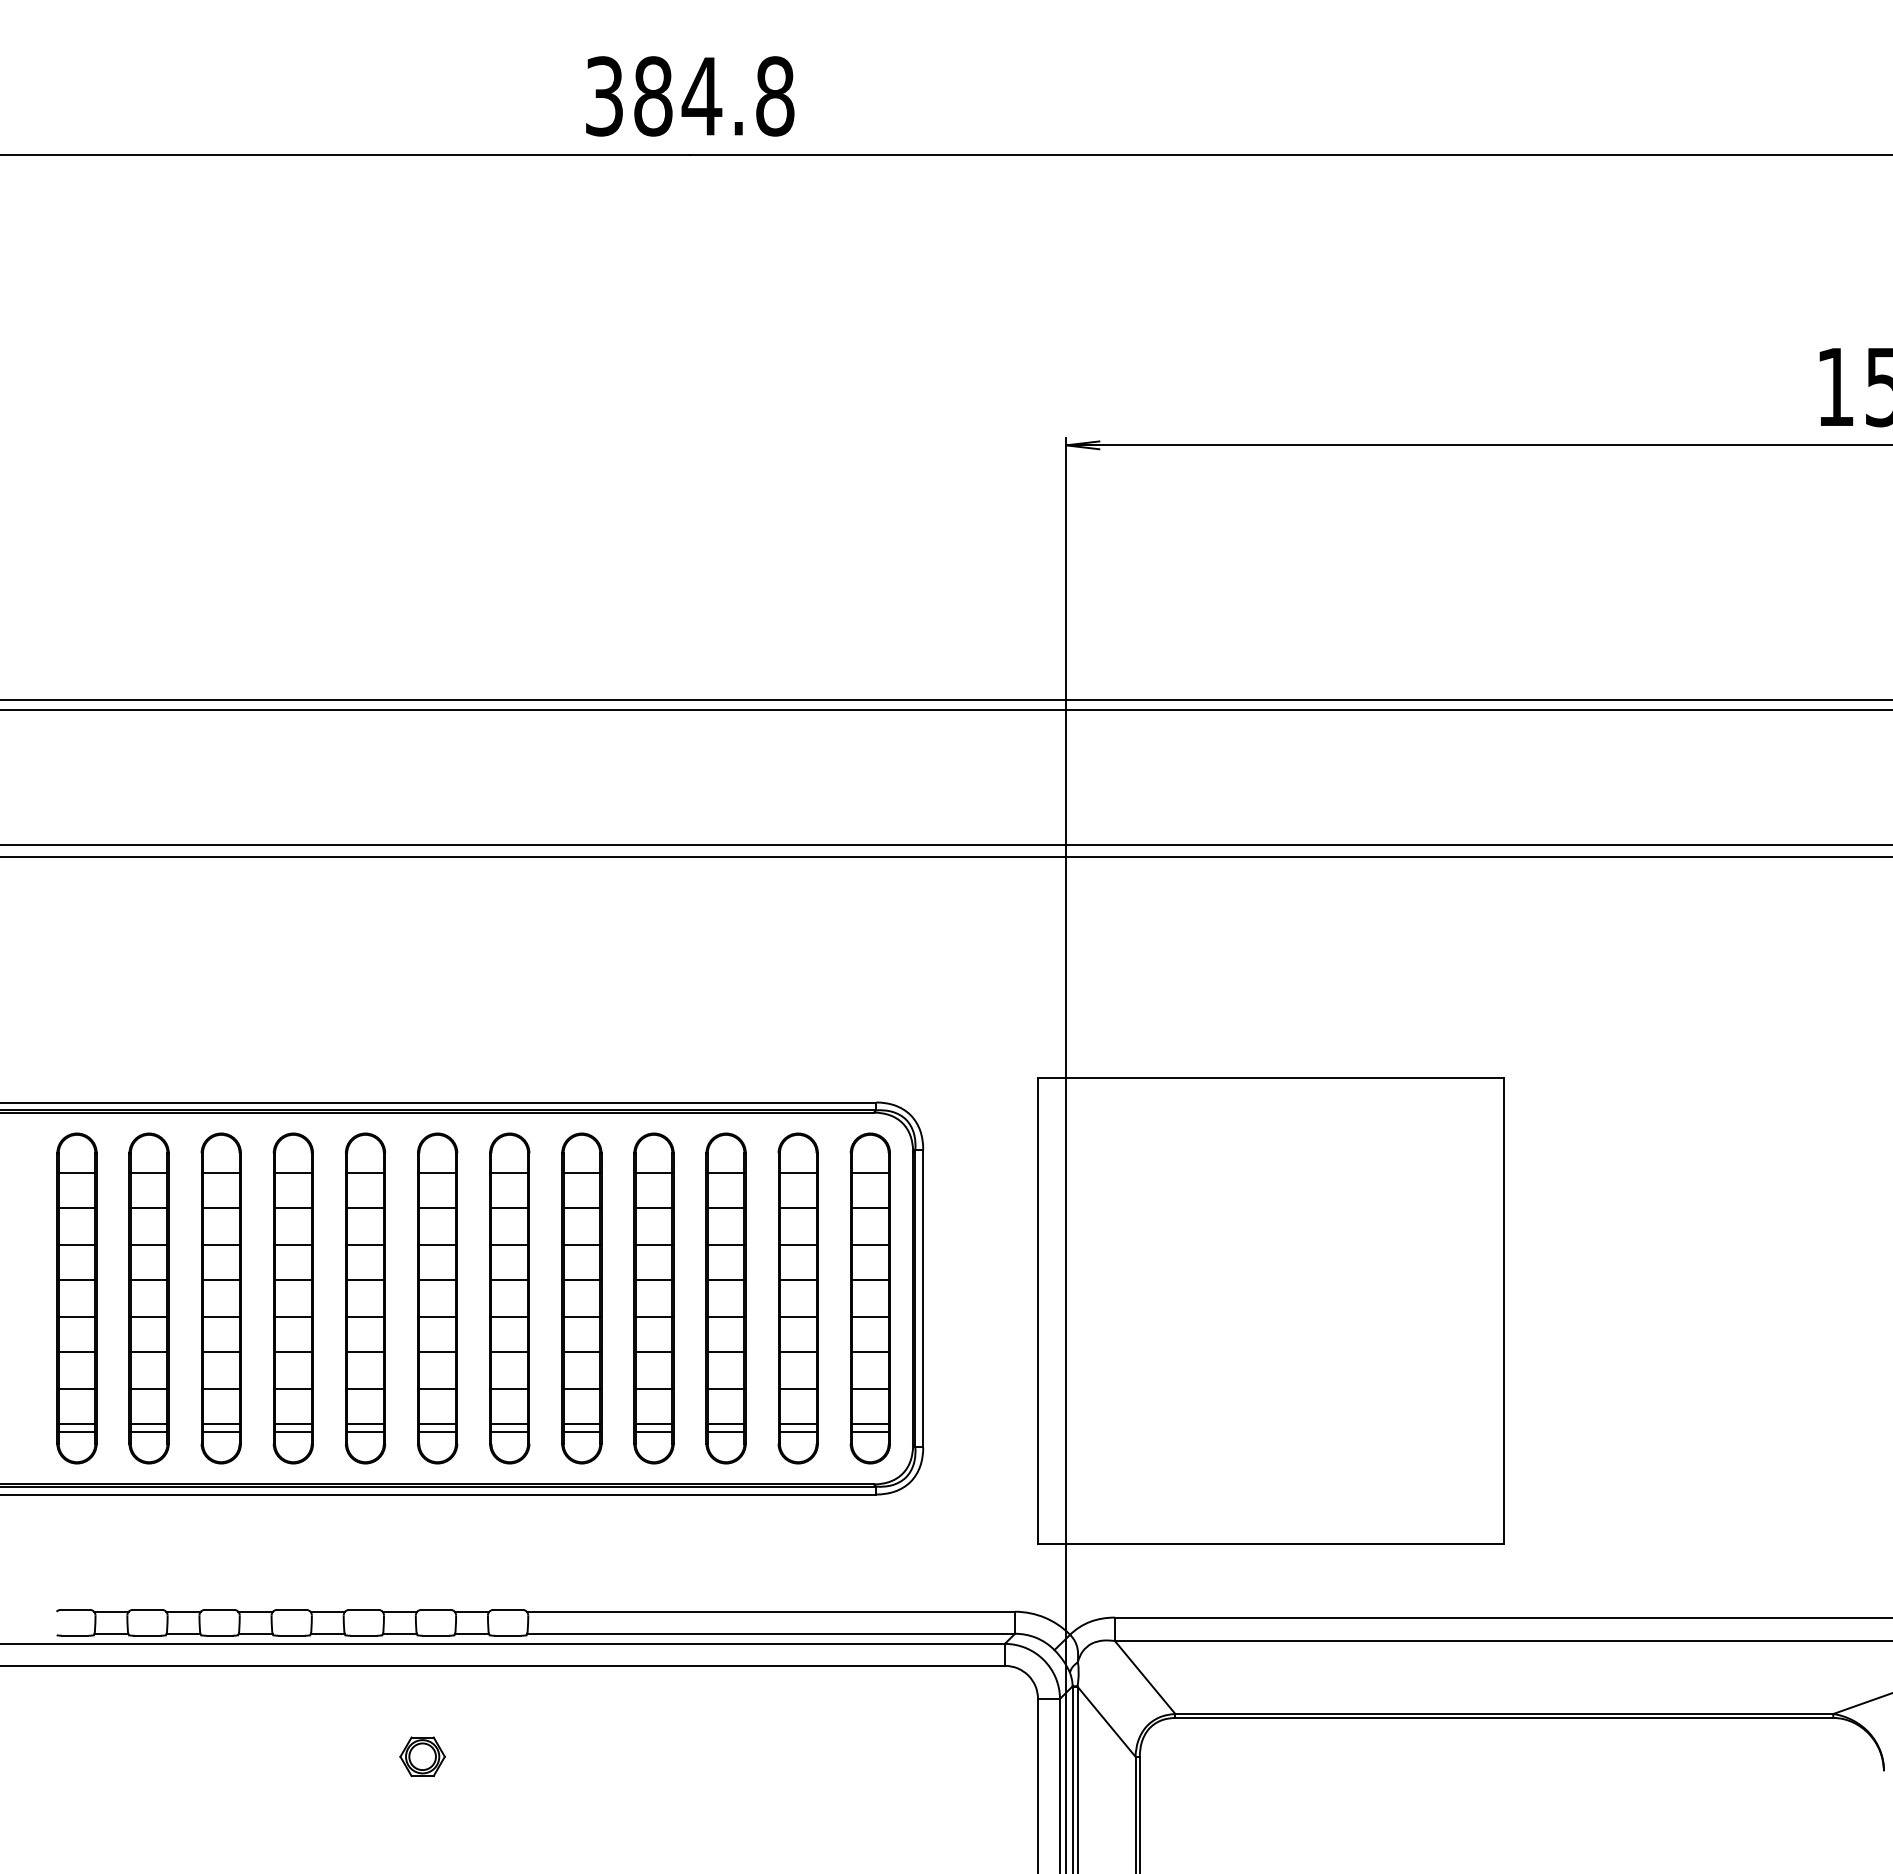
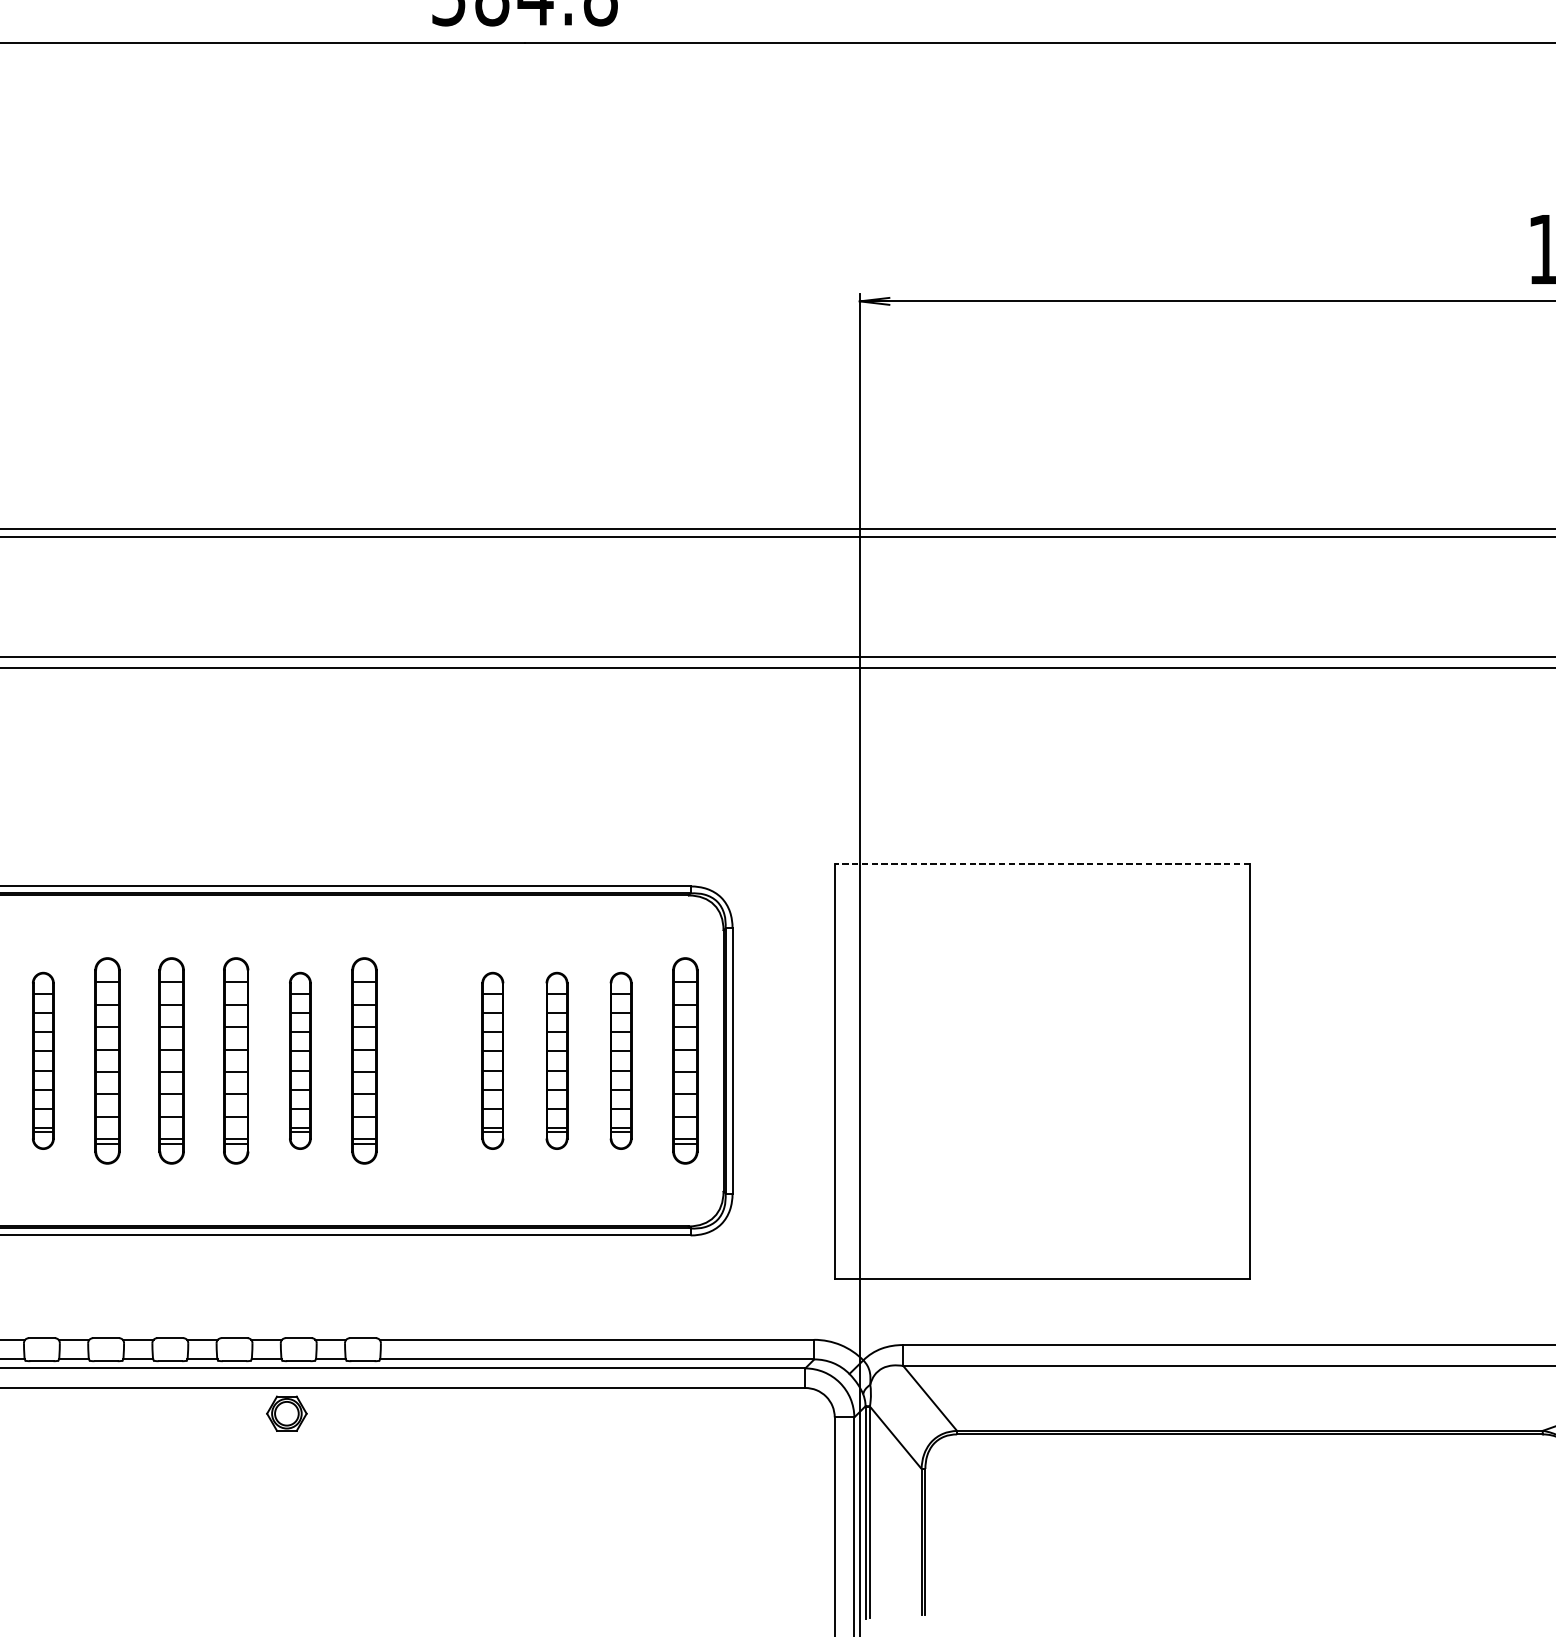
line: (1270, 1077) -> (1041, 864), solid -> dashed
part: (148, 1298) -> (42, 1060), size x0.6
part: (220, 1298) -> (106, 1060), size x0.7
part: (292, 1298) -> (171, 1060), size x0.7
part: (365, 1298) -> (236, 1060), size x0.7
part: (437, 1298) -> (300, 1060), size x0.6
part: (509, 1298) -> (364, 1060), size x0.7
part: (581, 1298) -> (428, 1060), removed
part: (653, 1298) -> (492, 1060), size x0.6
part: (725, 1298) -> (556, 1060), size x0.6
part: (797, 1298) -> (620, 1060), size x0.6
part: (869, 1298) -> (684, 1060), size x0.7
part: (422, 1756) -> (286, 1413), moved

